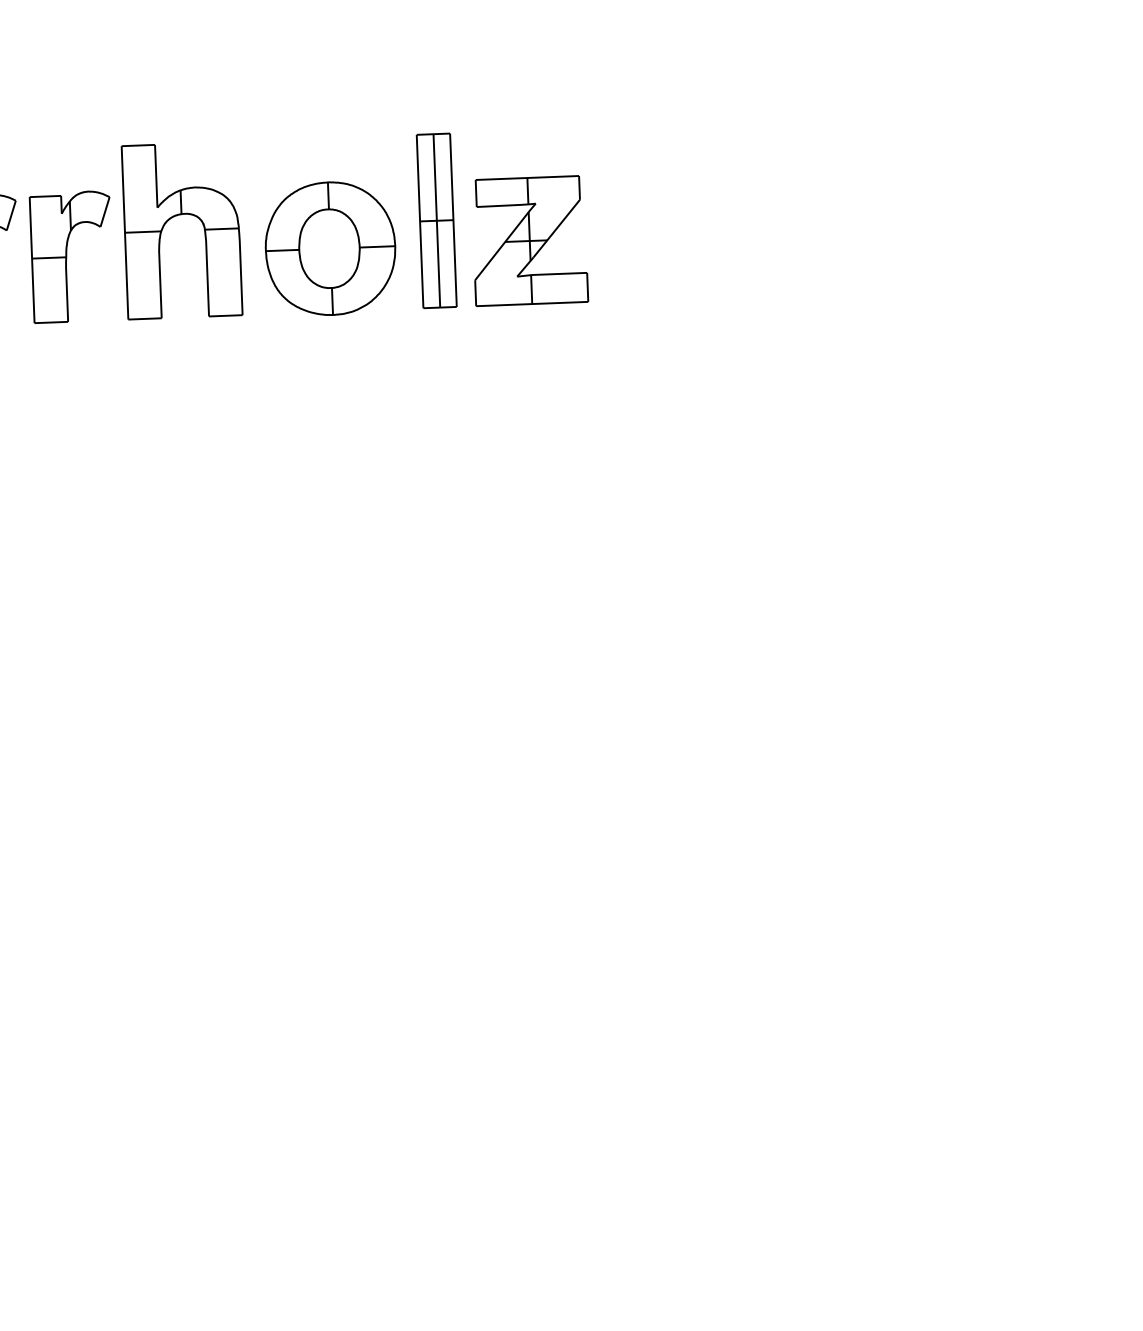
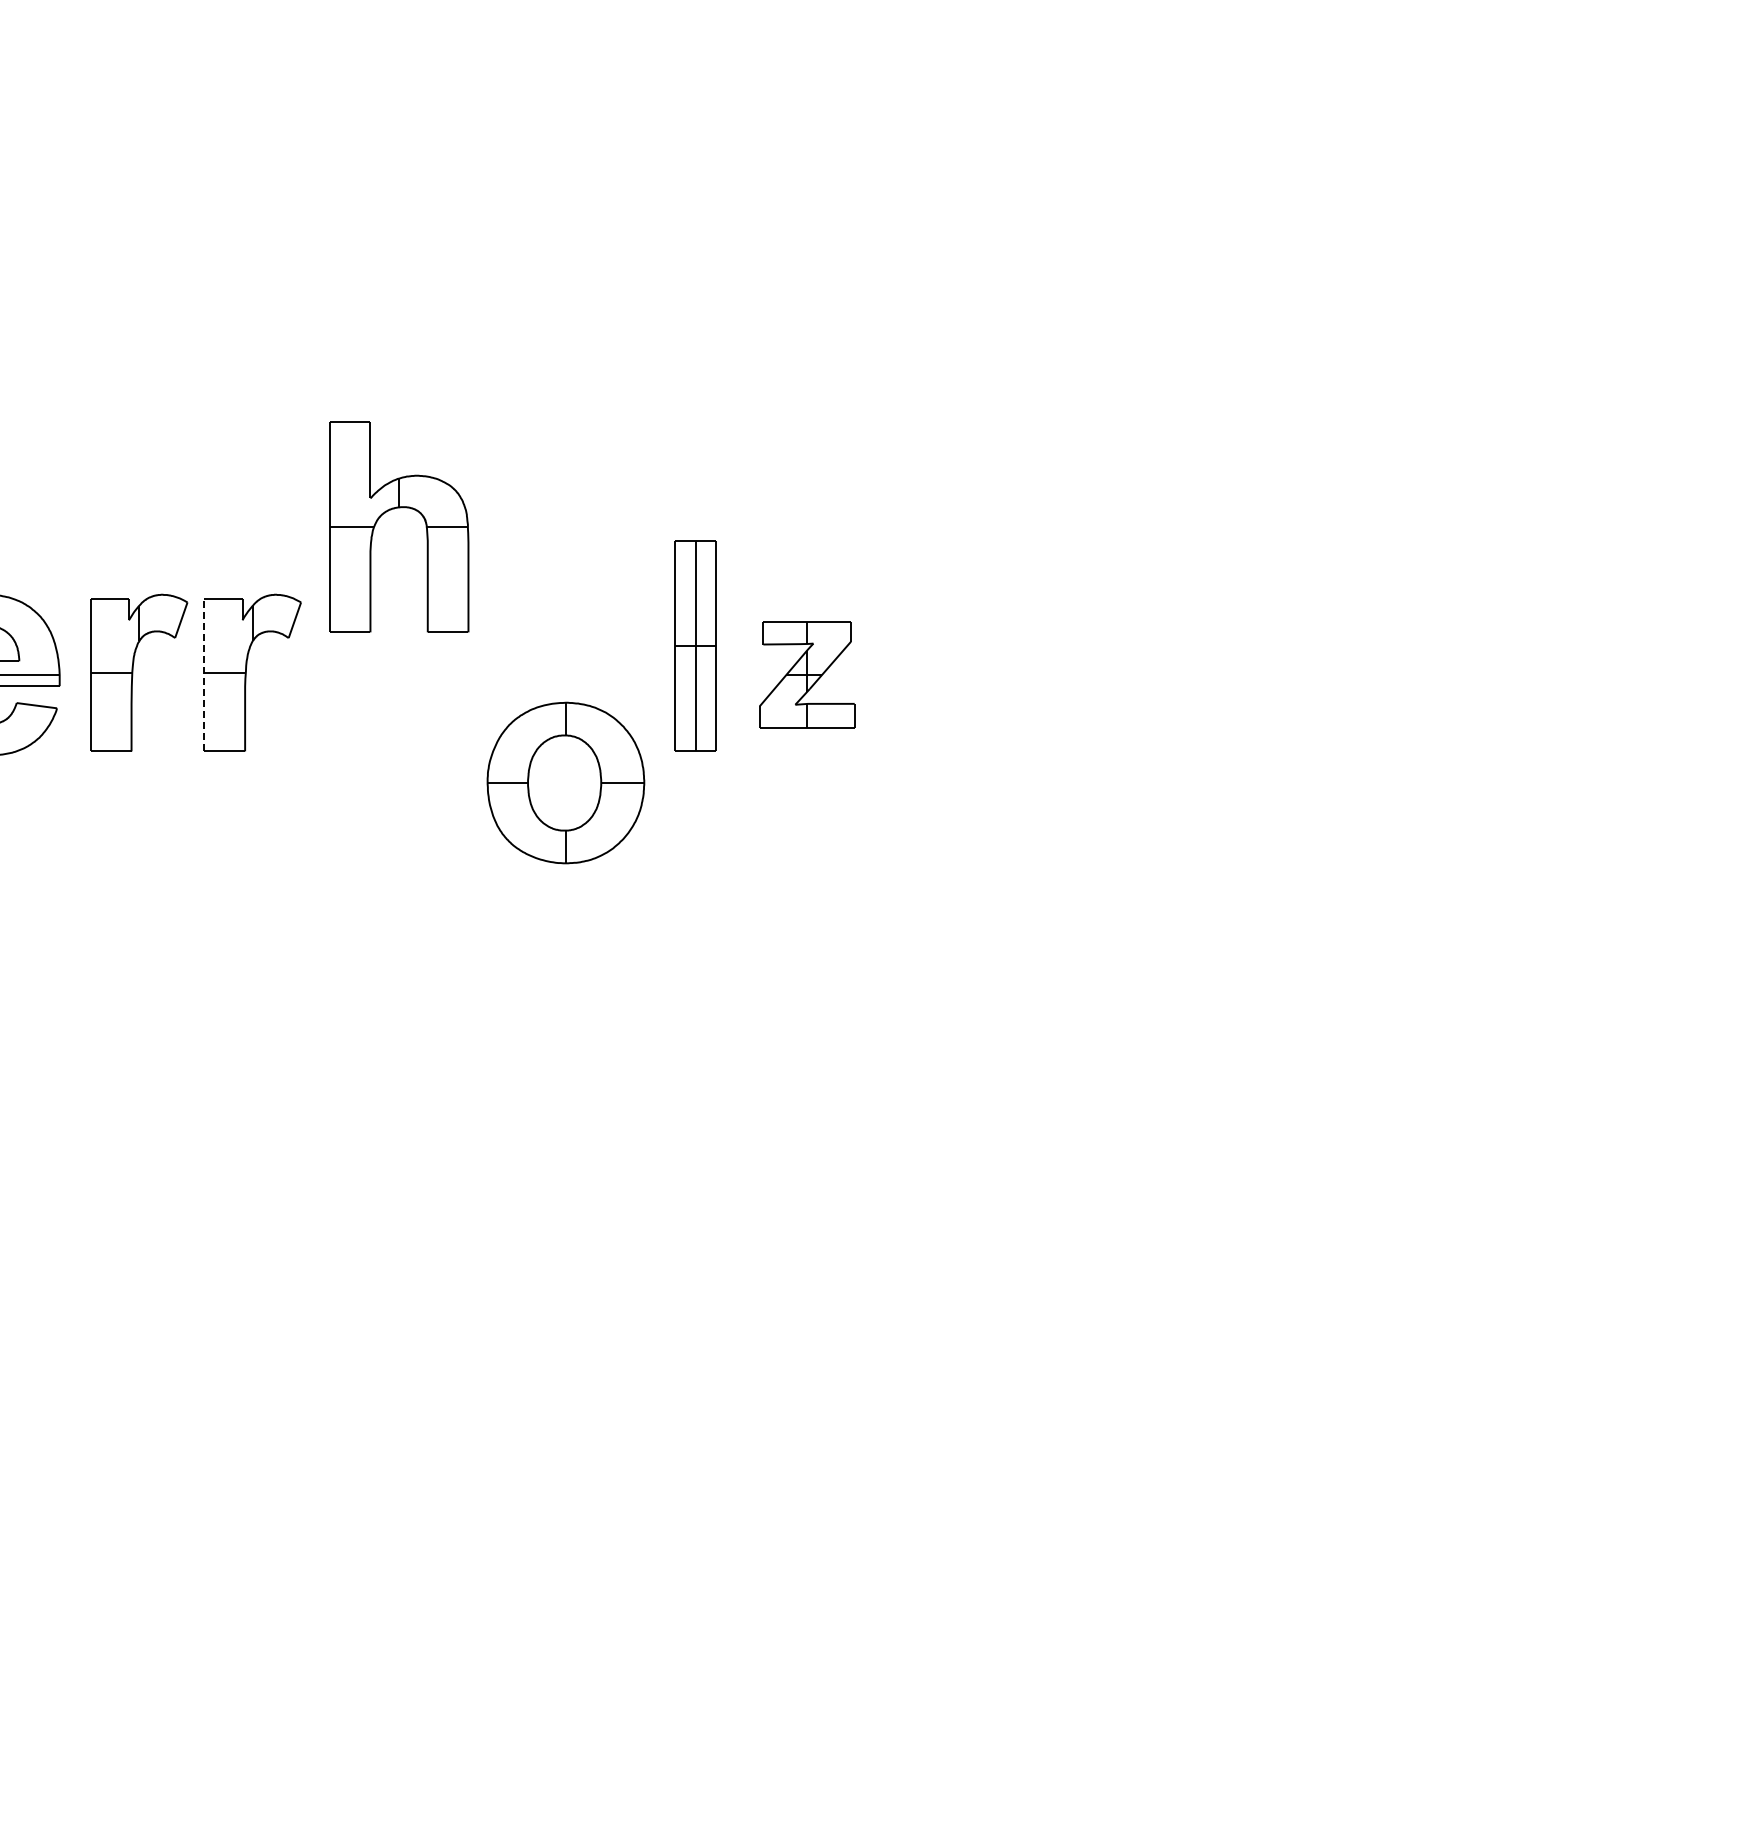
part: (177, 216) -> (394, 509), moved
part: (529, 240) -> (806, 674), size x0.7
part: (330, 248) -> (565, 782), moved
line: (32, 259) -> (204, 674), solid -> dashed

